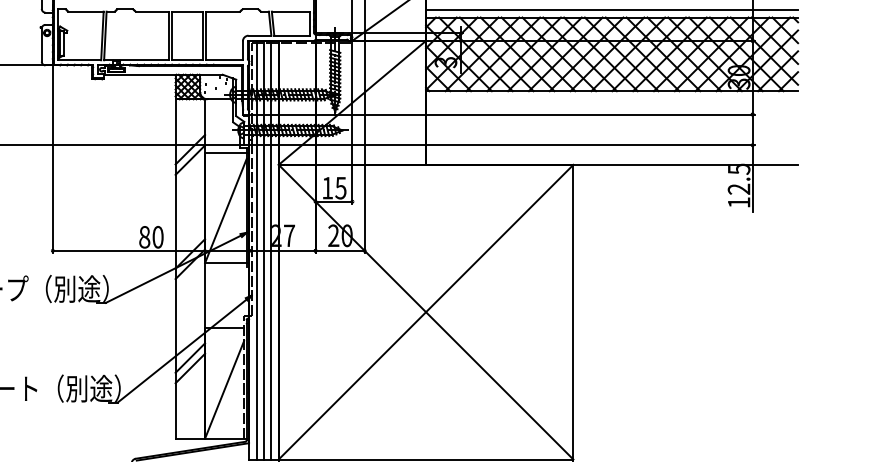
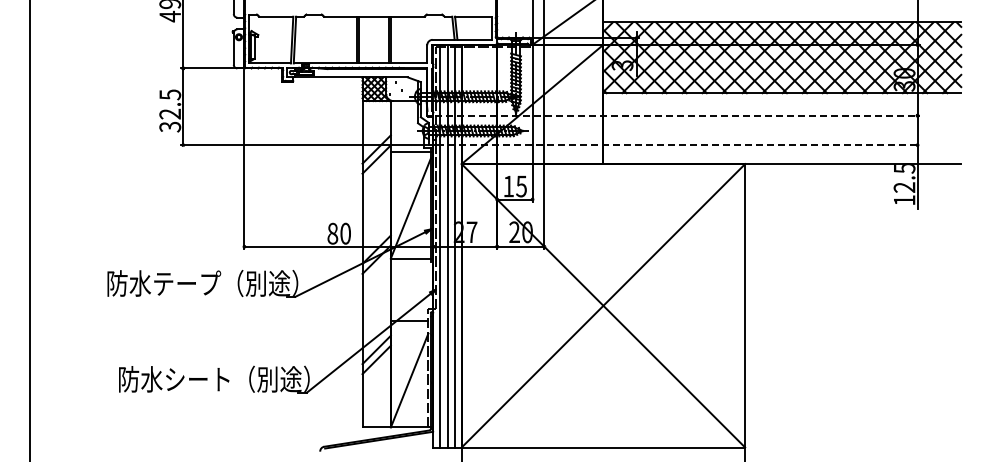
line: (612, 10) -> (782, 15), removed
line: (503, 114) -> (677, 115), solid -> dashed
line: (505, 145) -> (679, 145), solid -> dashed

